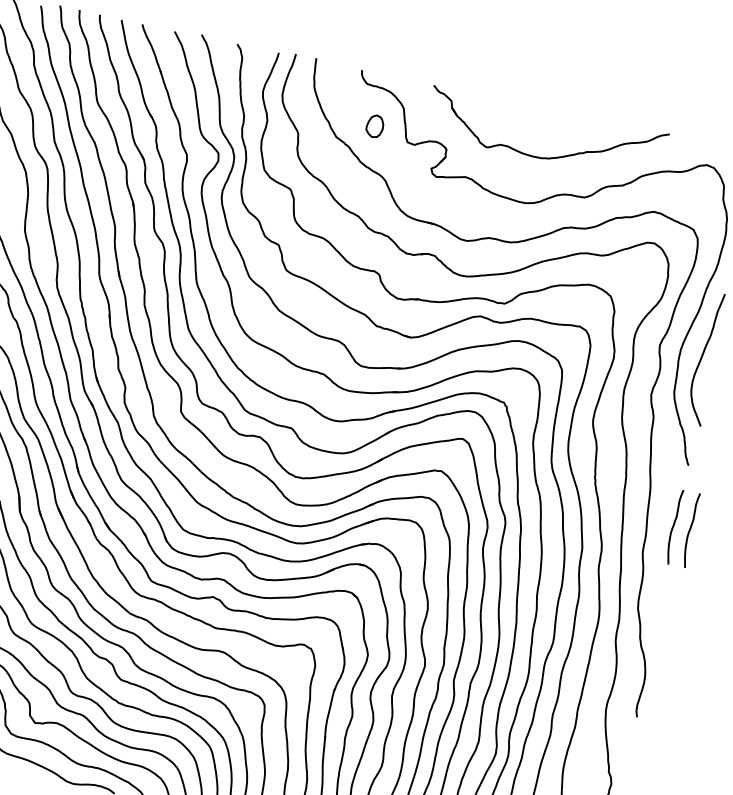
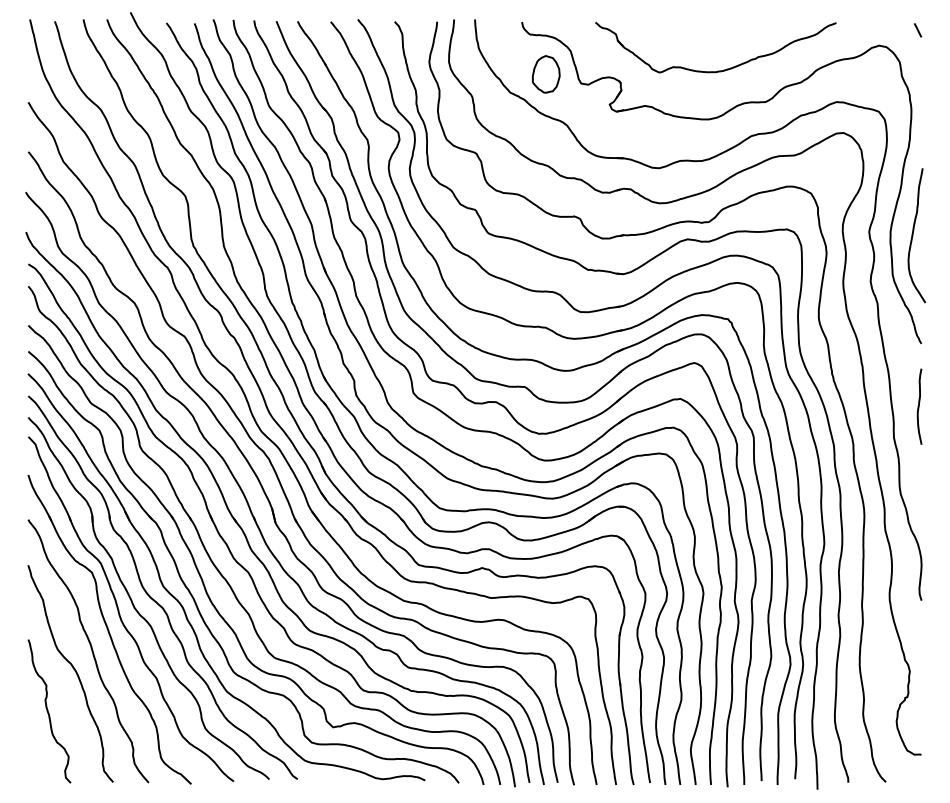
part: (374, 126) -> (545, 74), size x1.67
curve: (690, 530) -> (936, 406), removed

